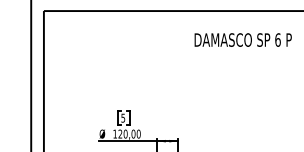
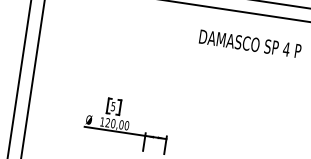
text: (277, 39) -> (286, 48), 6 -> 4

